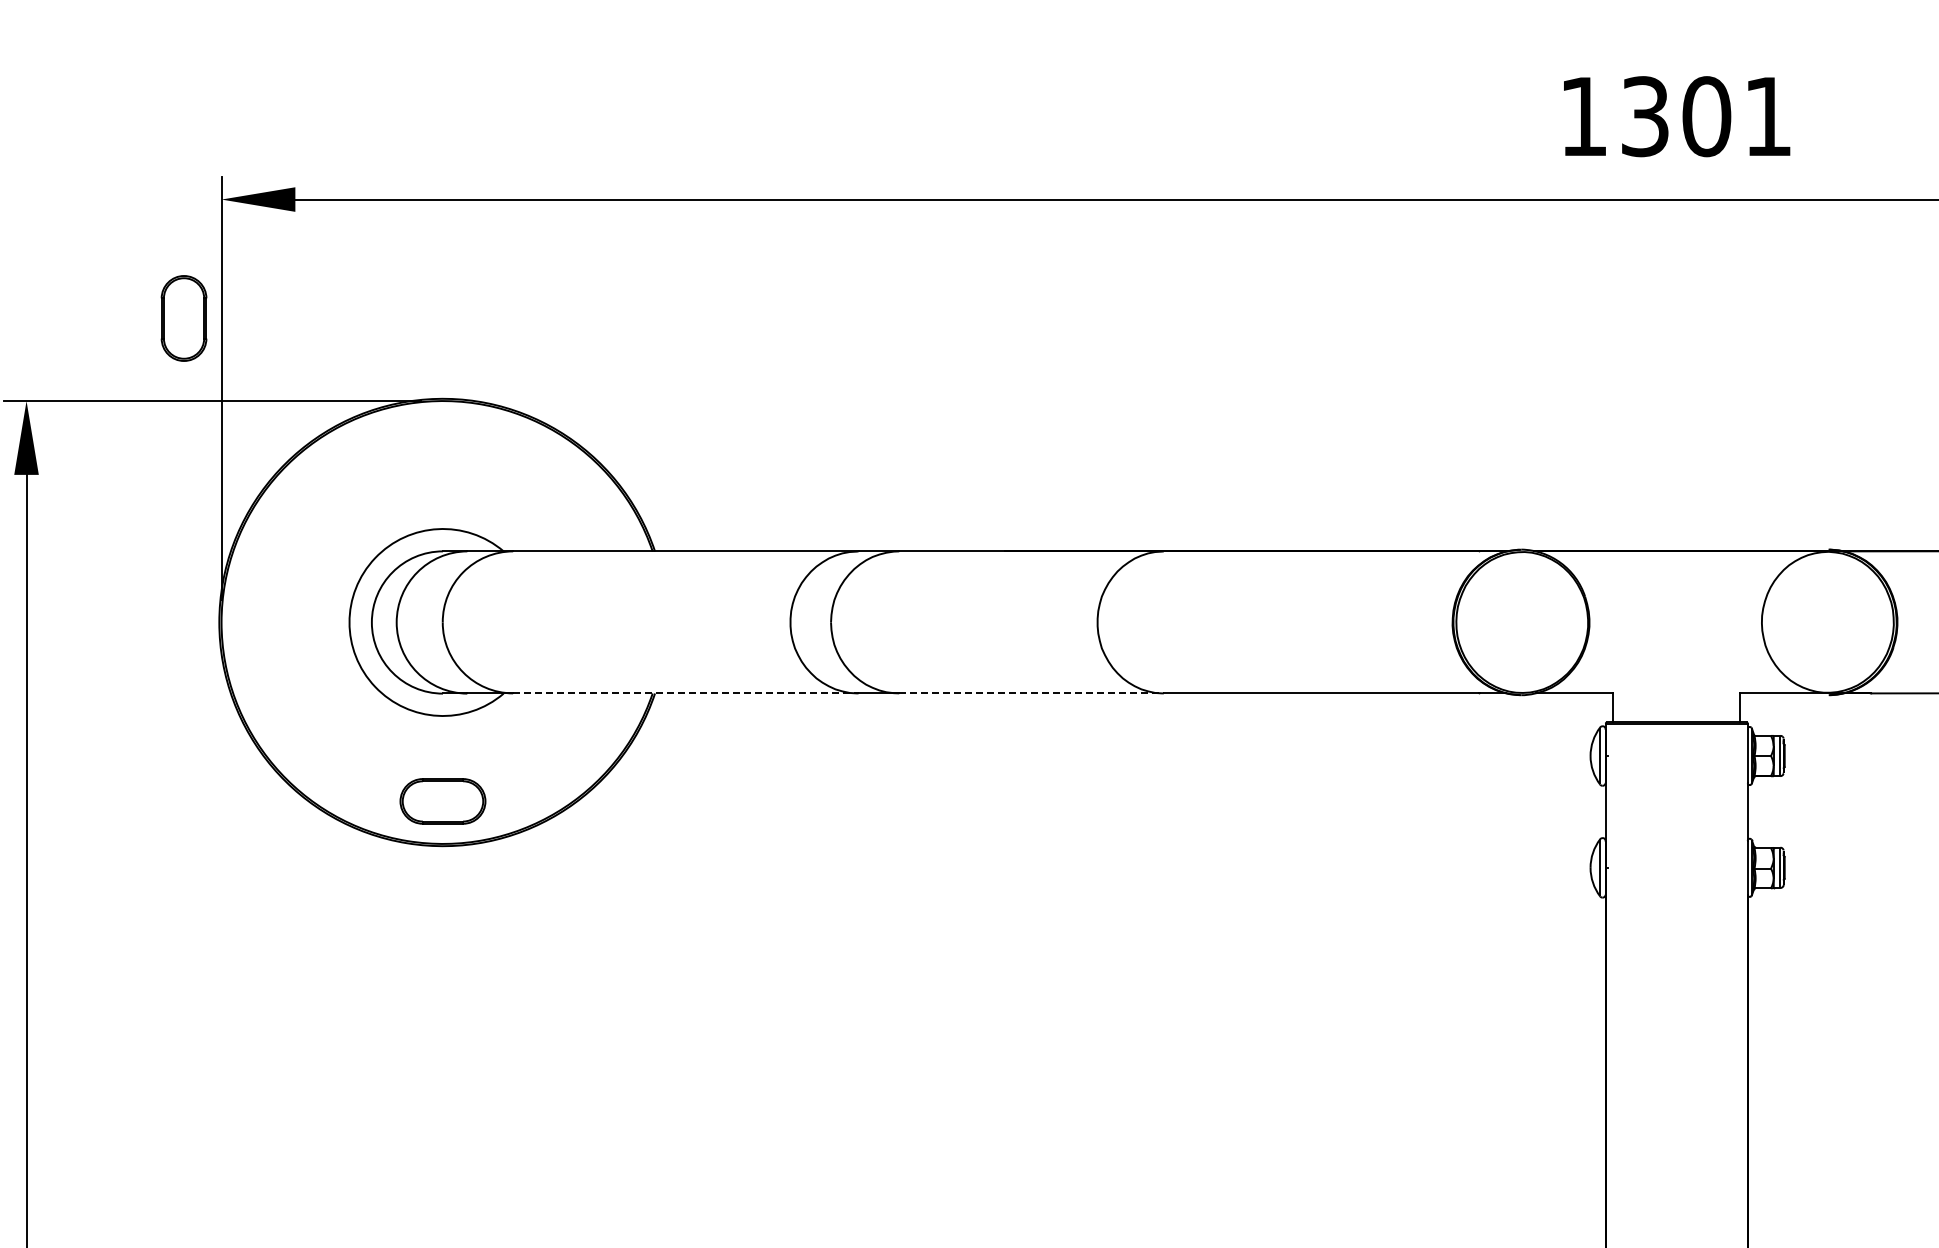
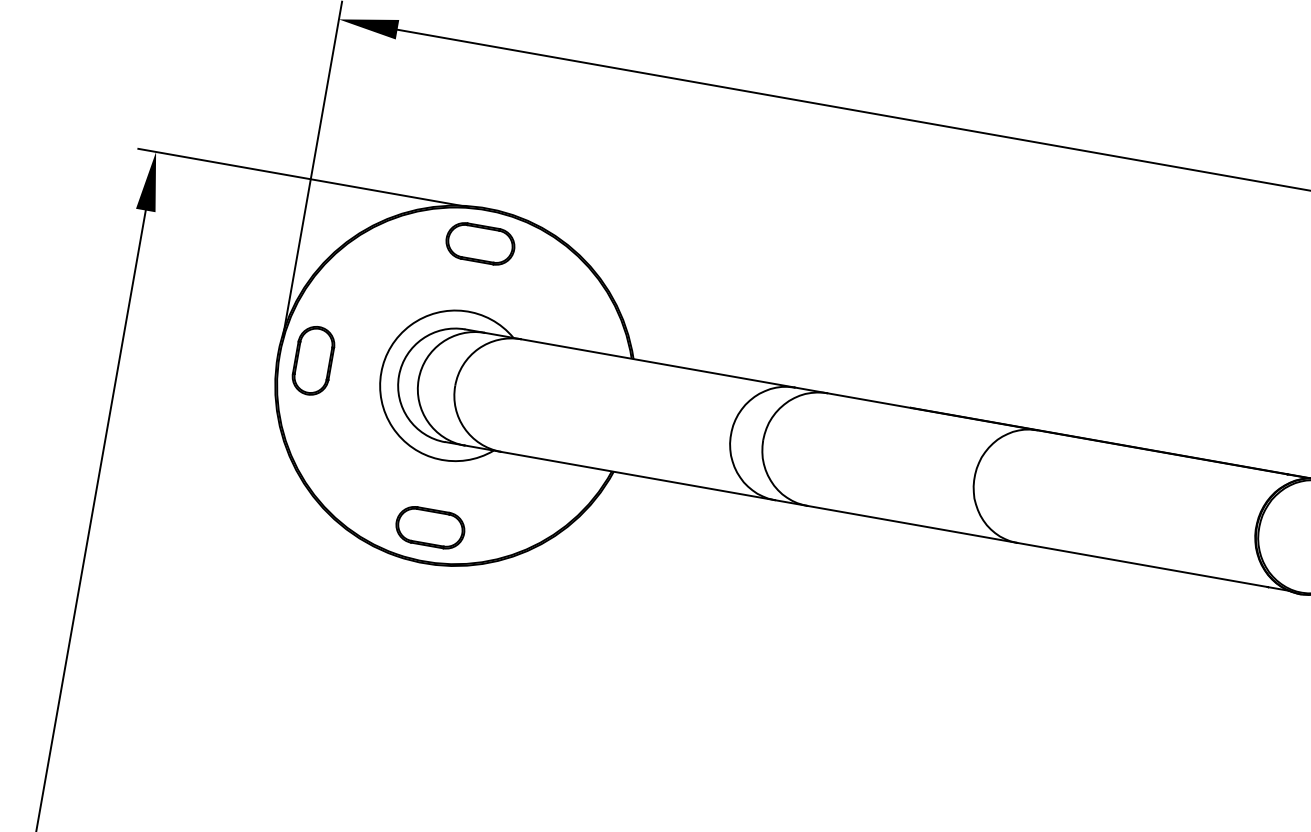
part: (183, 318) -> (313, 360), moved
part: (442, 443) -> (480, 243), added
line: (685, 693) -> (637, 476), dashed -> solid
line: (1032, 693) -> (913, 524), dashed -> solid

